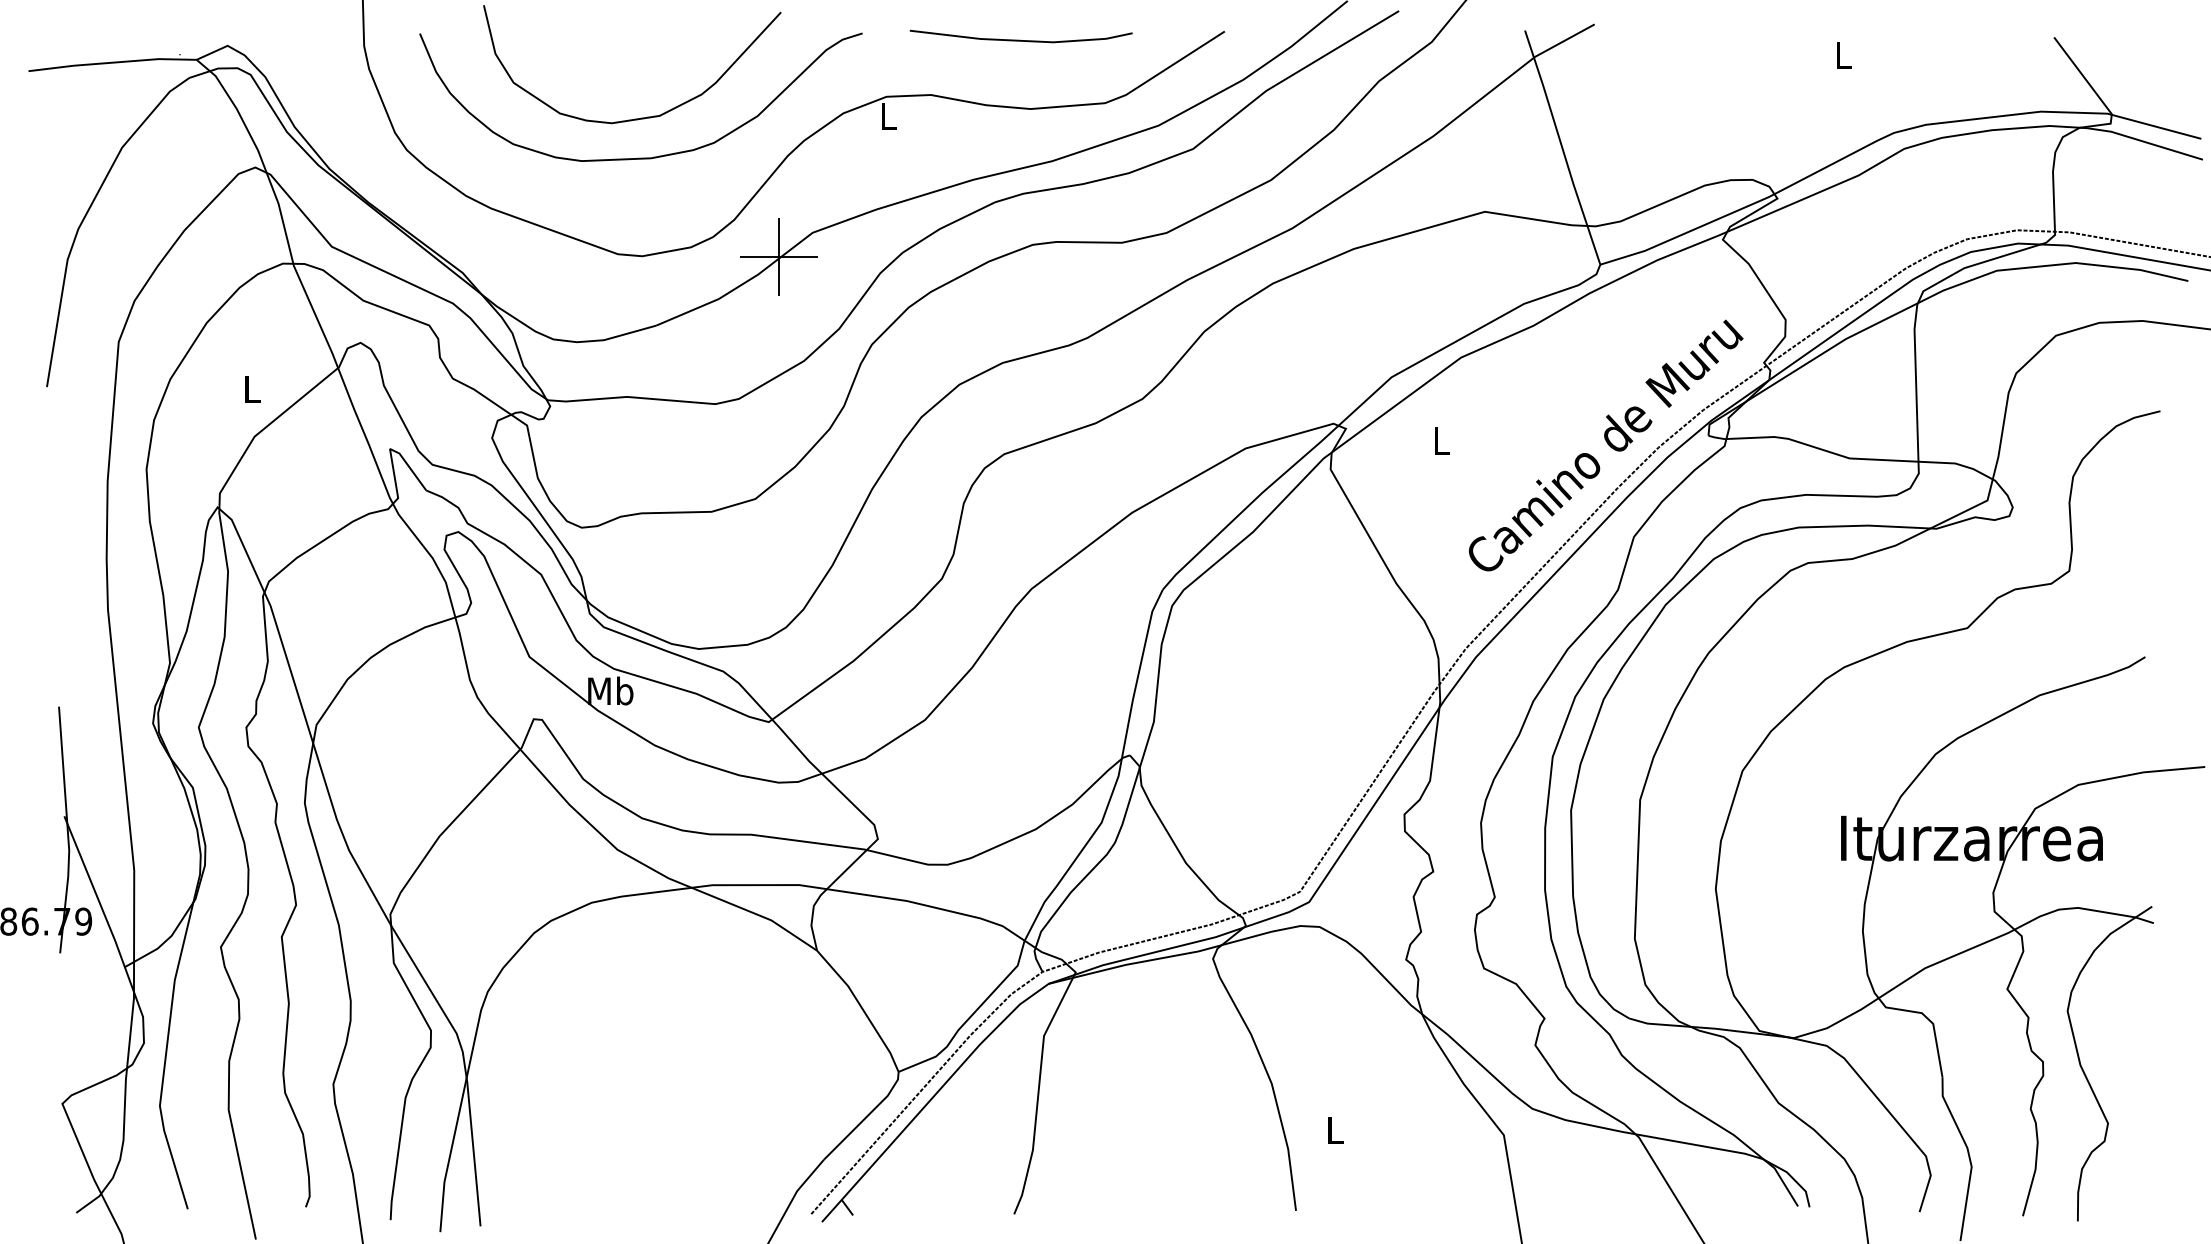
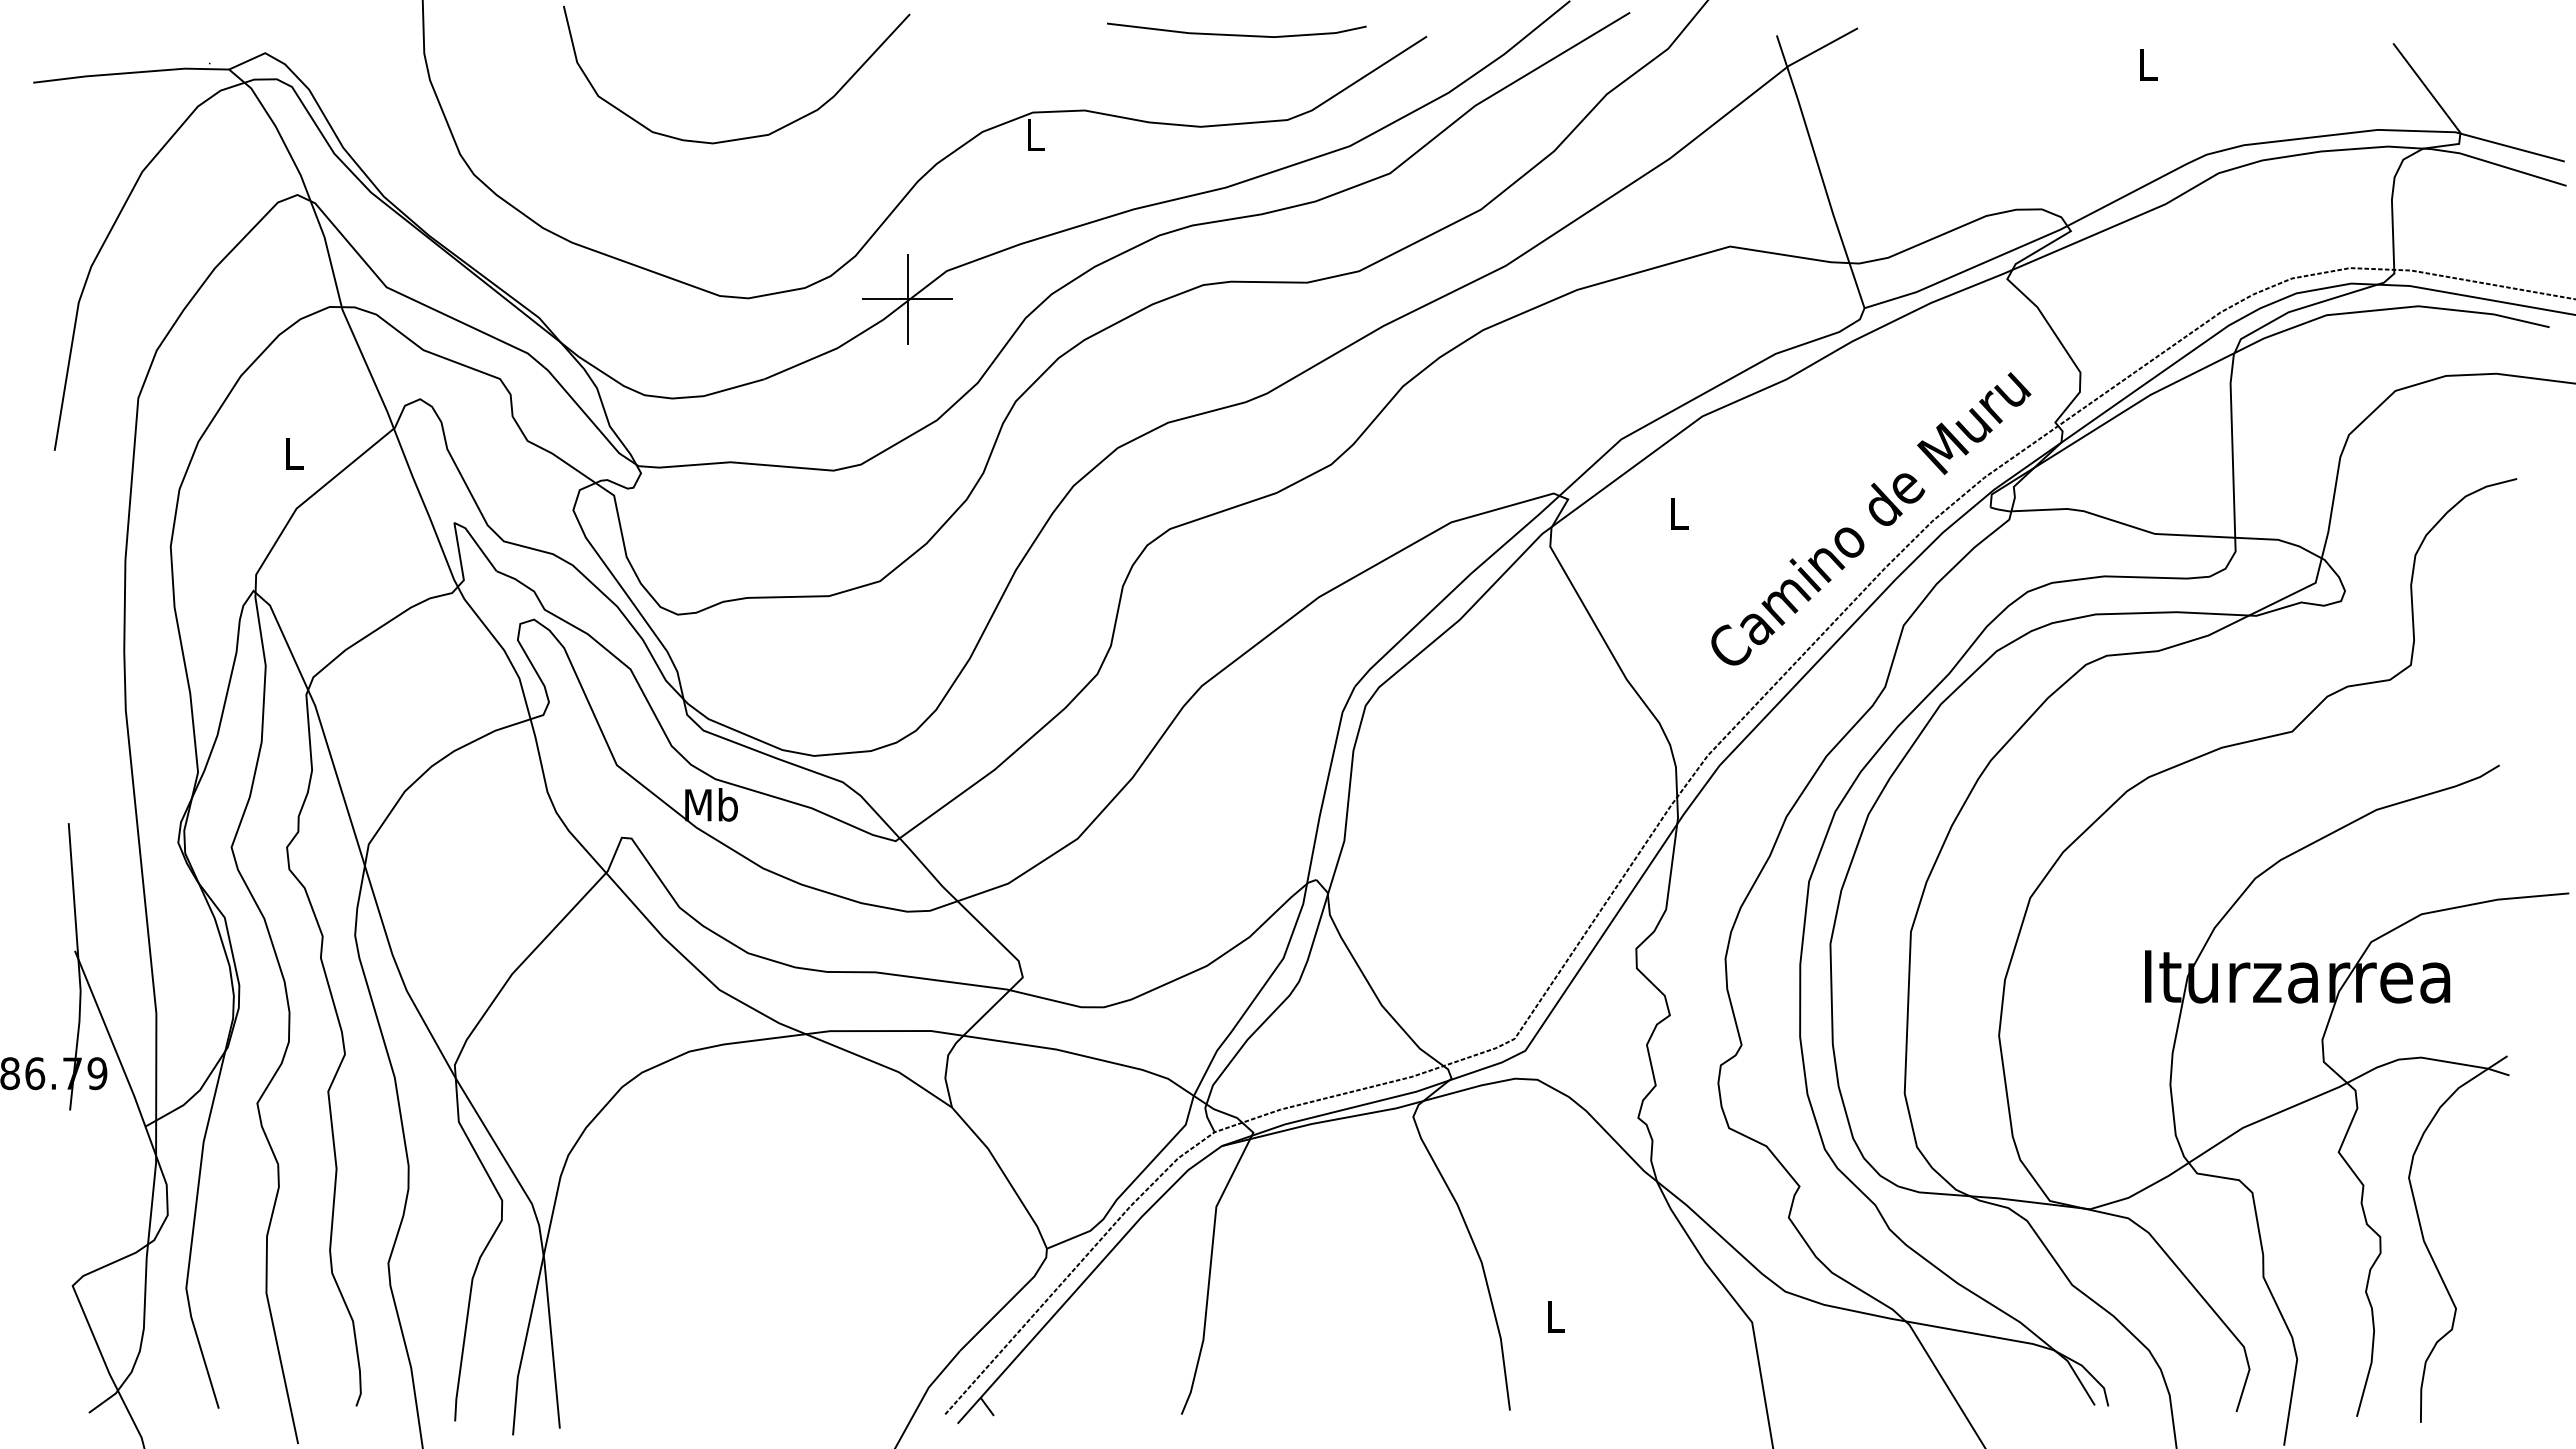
line: (1020, 40) -> (1236, 34), moved
curve: (640, 157) -> (746, 183), removed

